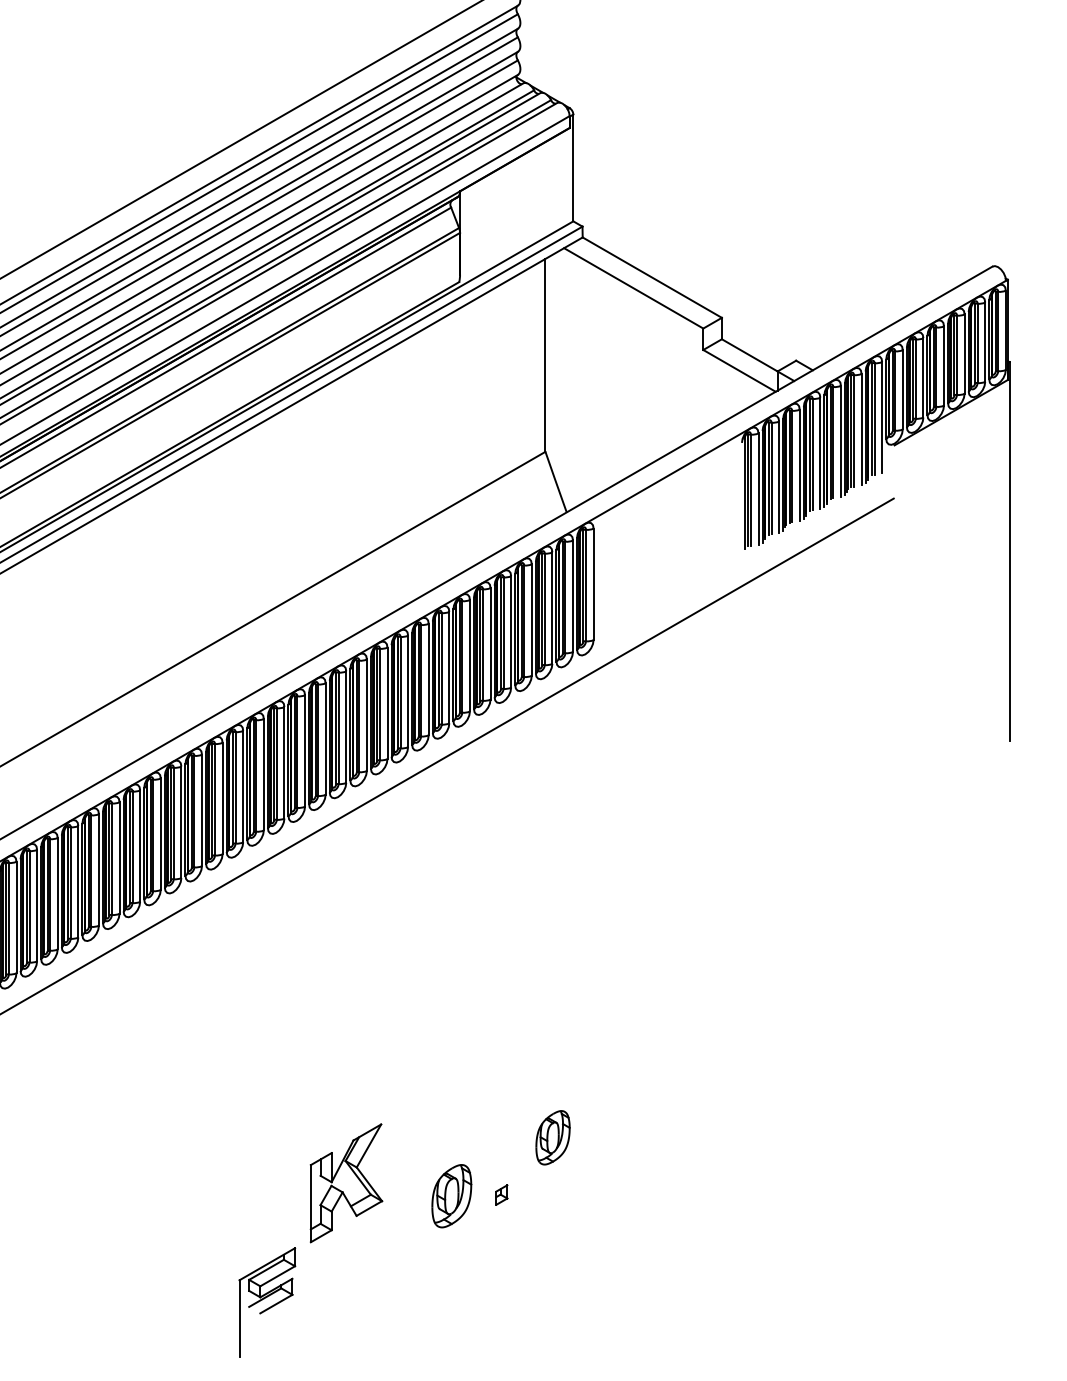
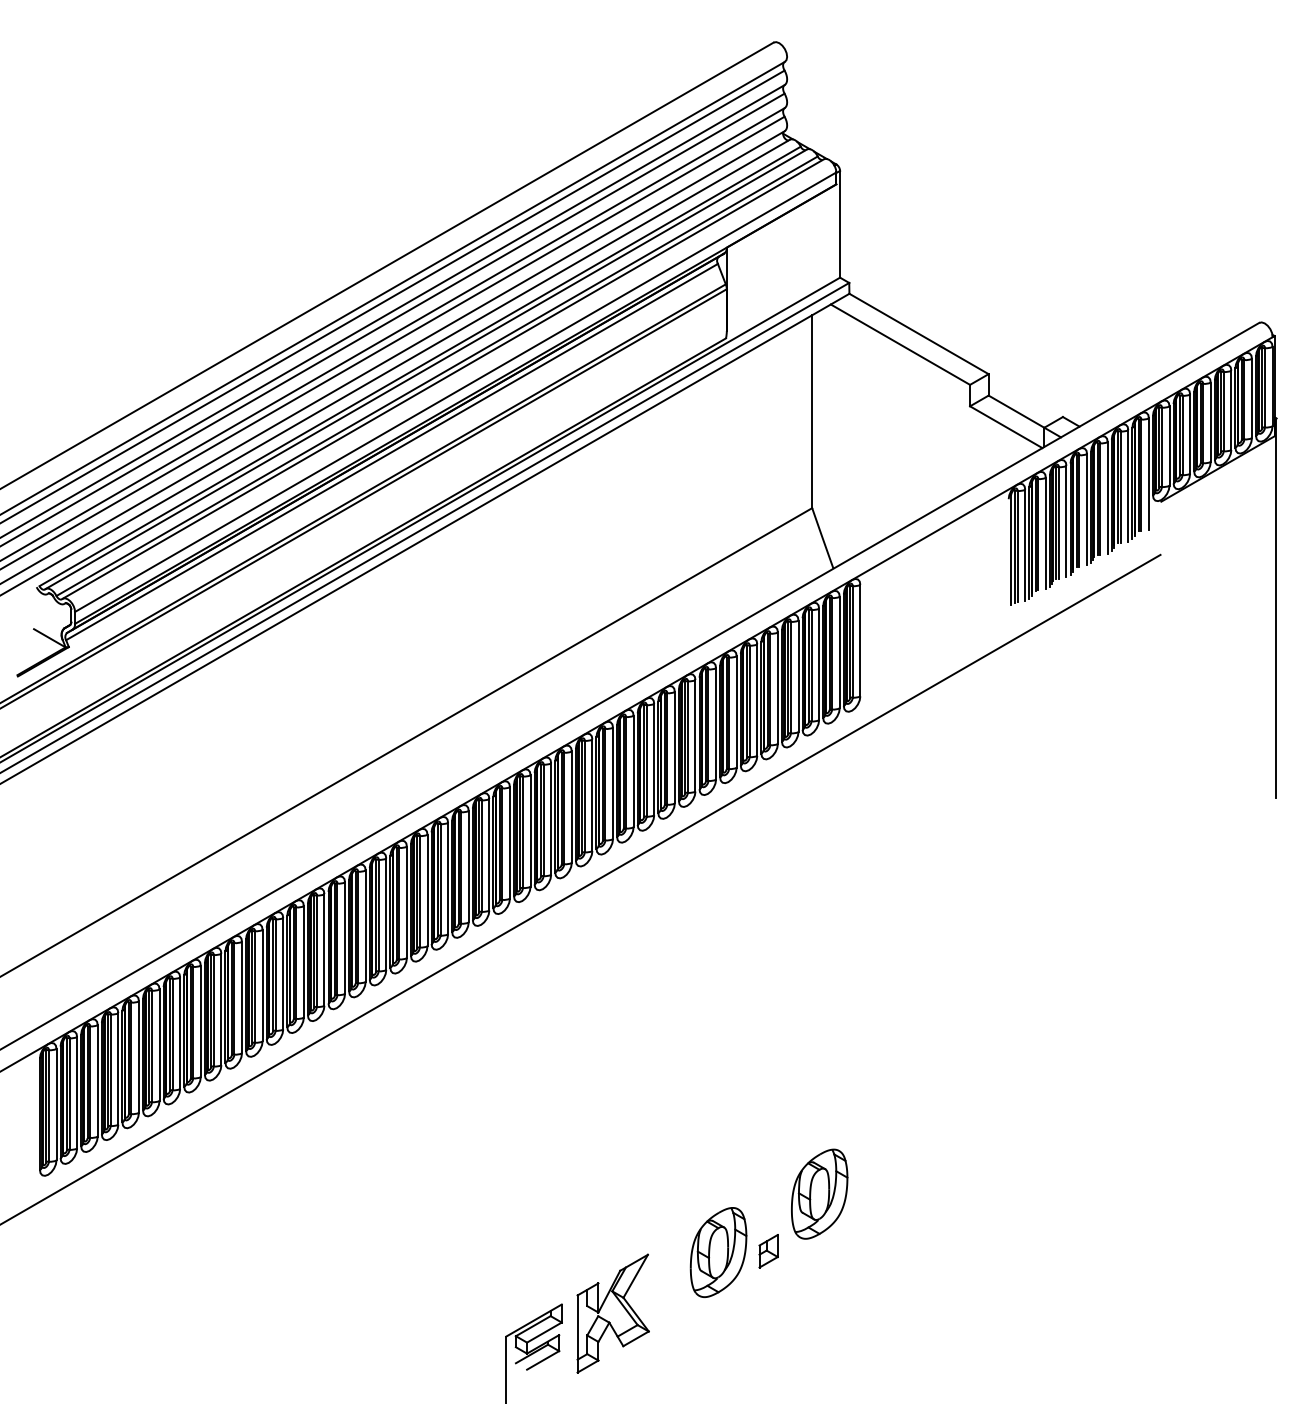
part: (552, 1137) -> (819, 1193), size x1.67
part: (345, 1183) -> (612, 1313), moved
part: (501, 1195) -> (768, 1251), size x1.67
part: (451, 1196) -> (718, 1252), size x1.43

